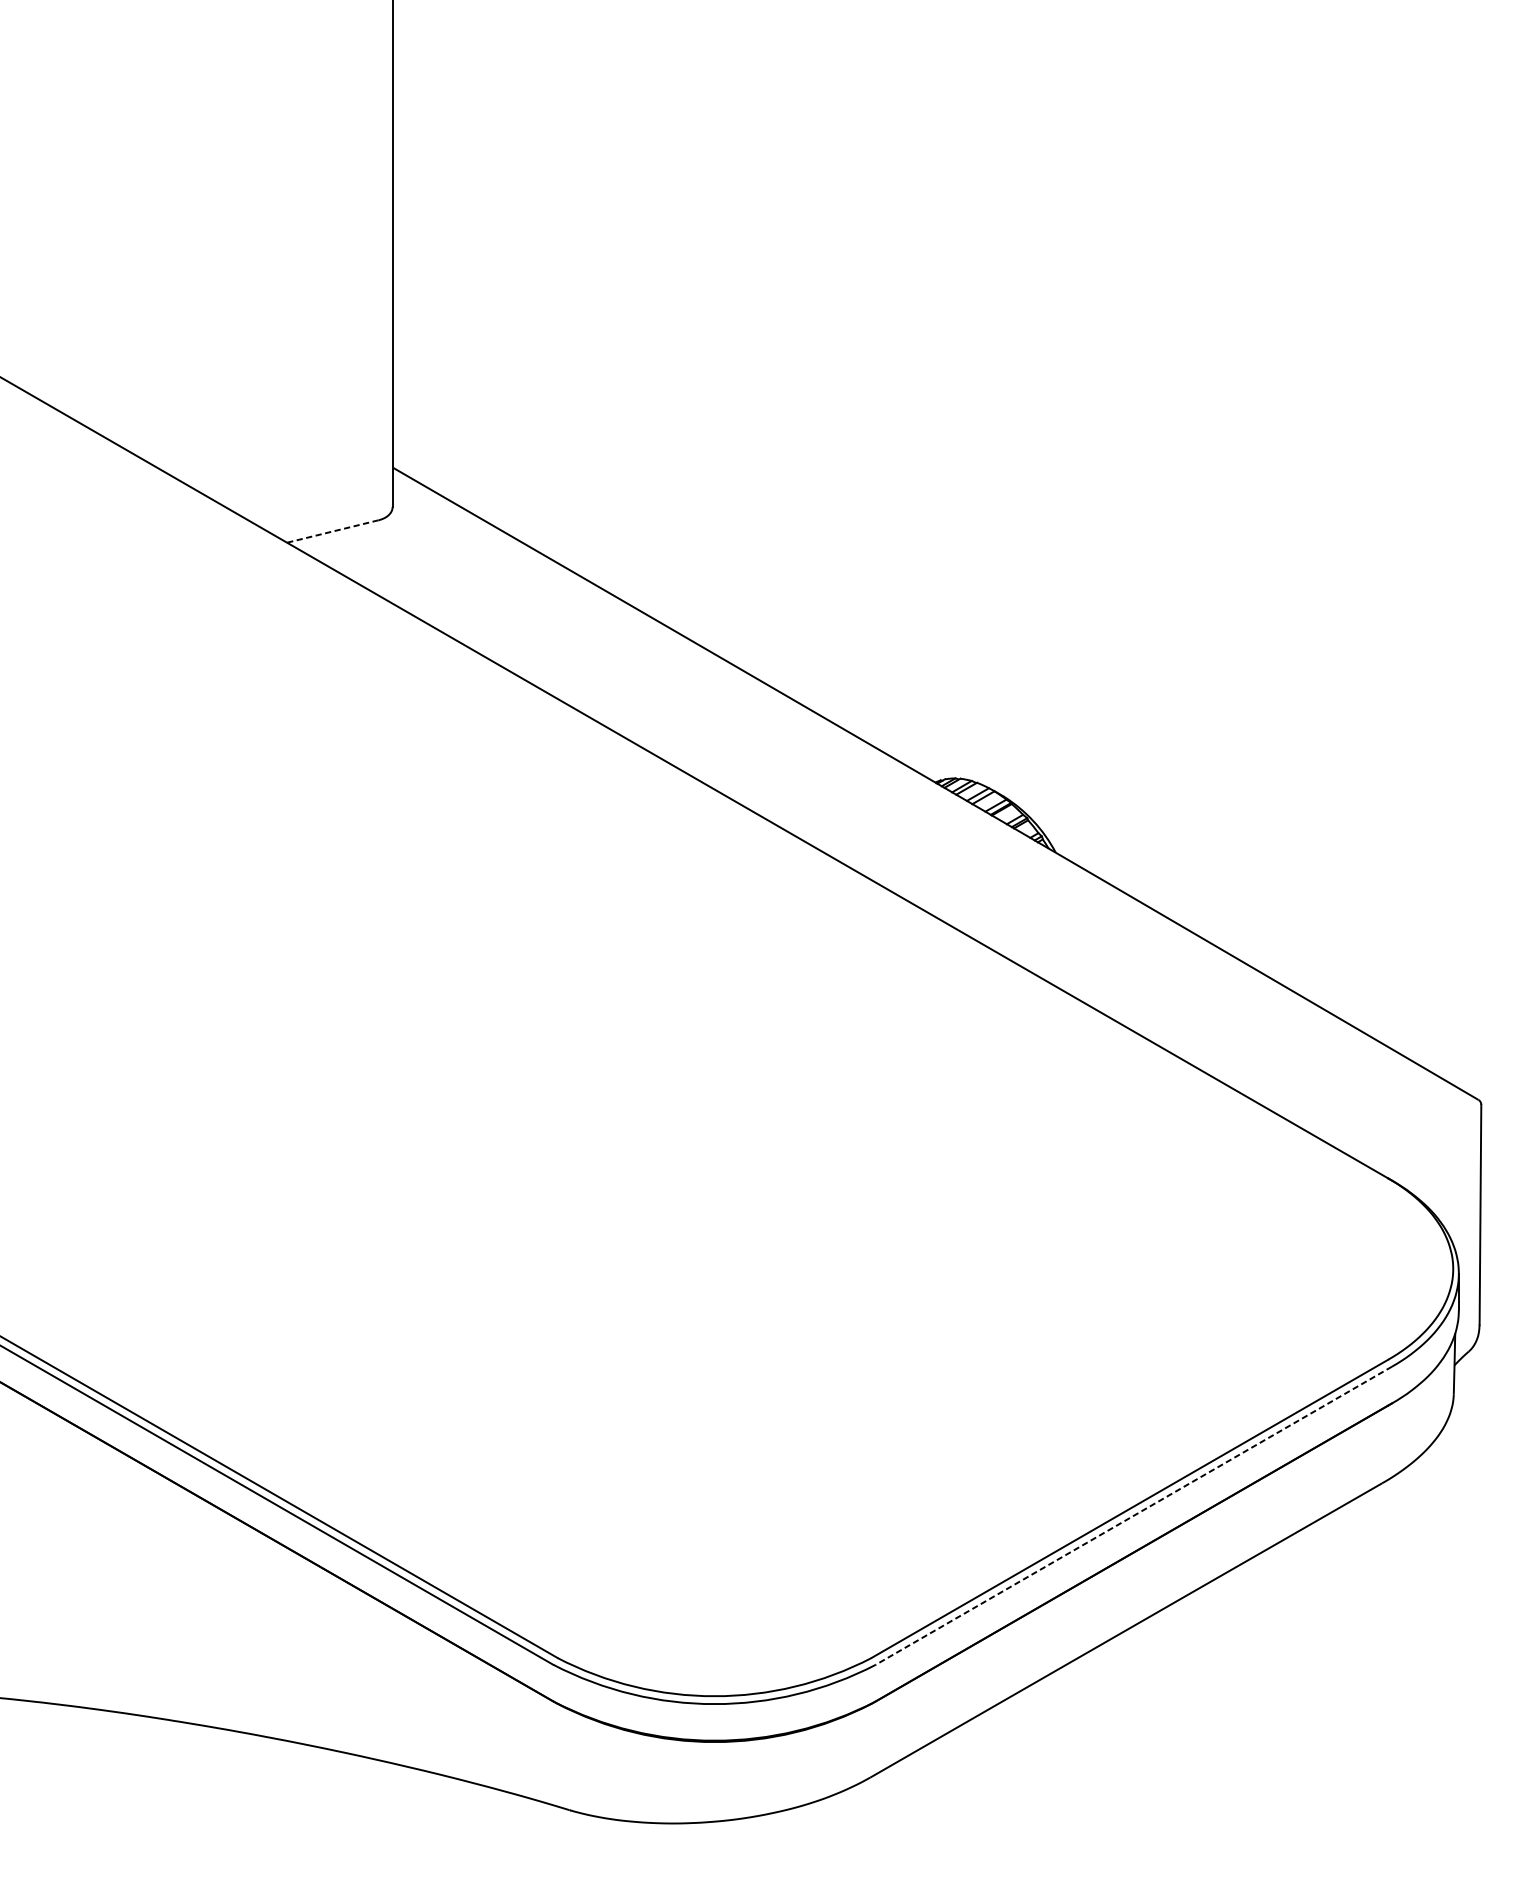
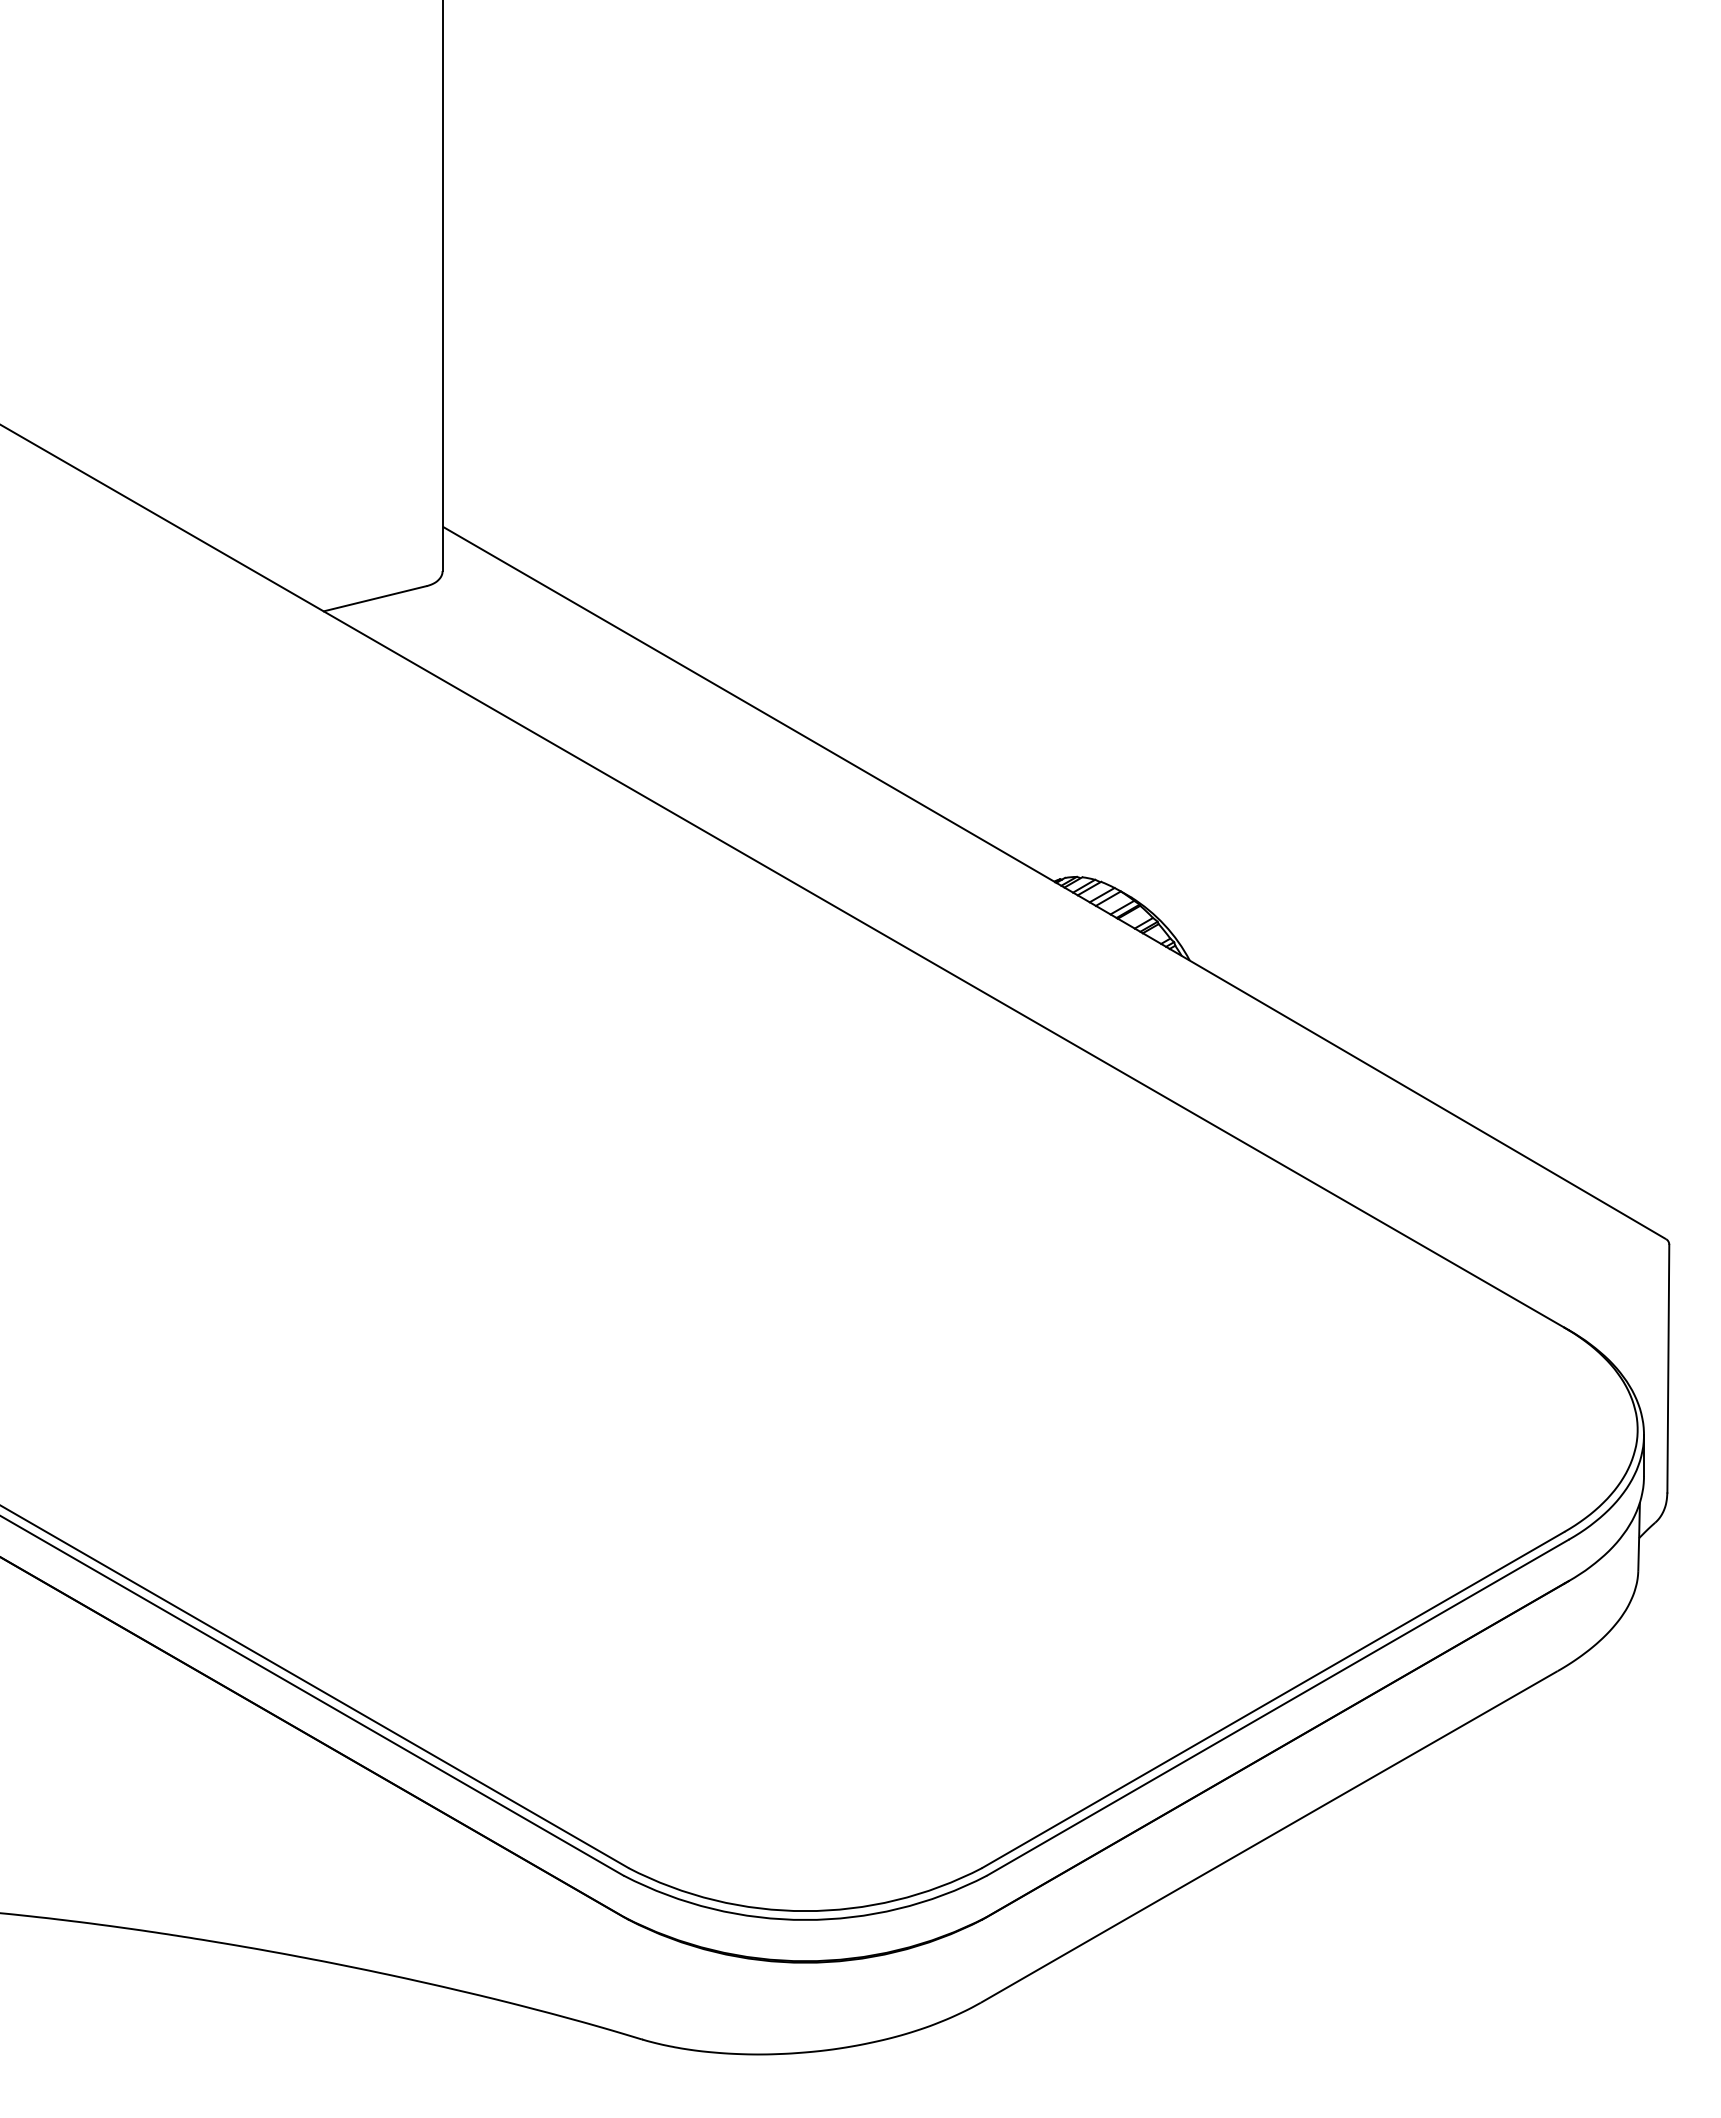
line: (333, 531) -> (375, 598), dashed -> solid
line: (1133, 1515) -> (1277, 1707), dashed -> solid

